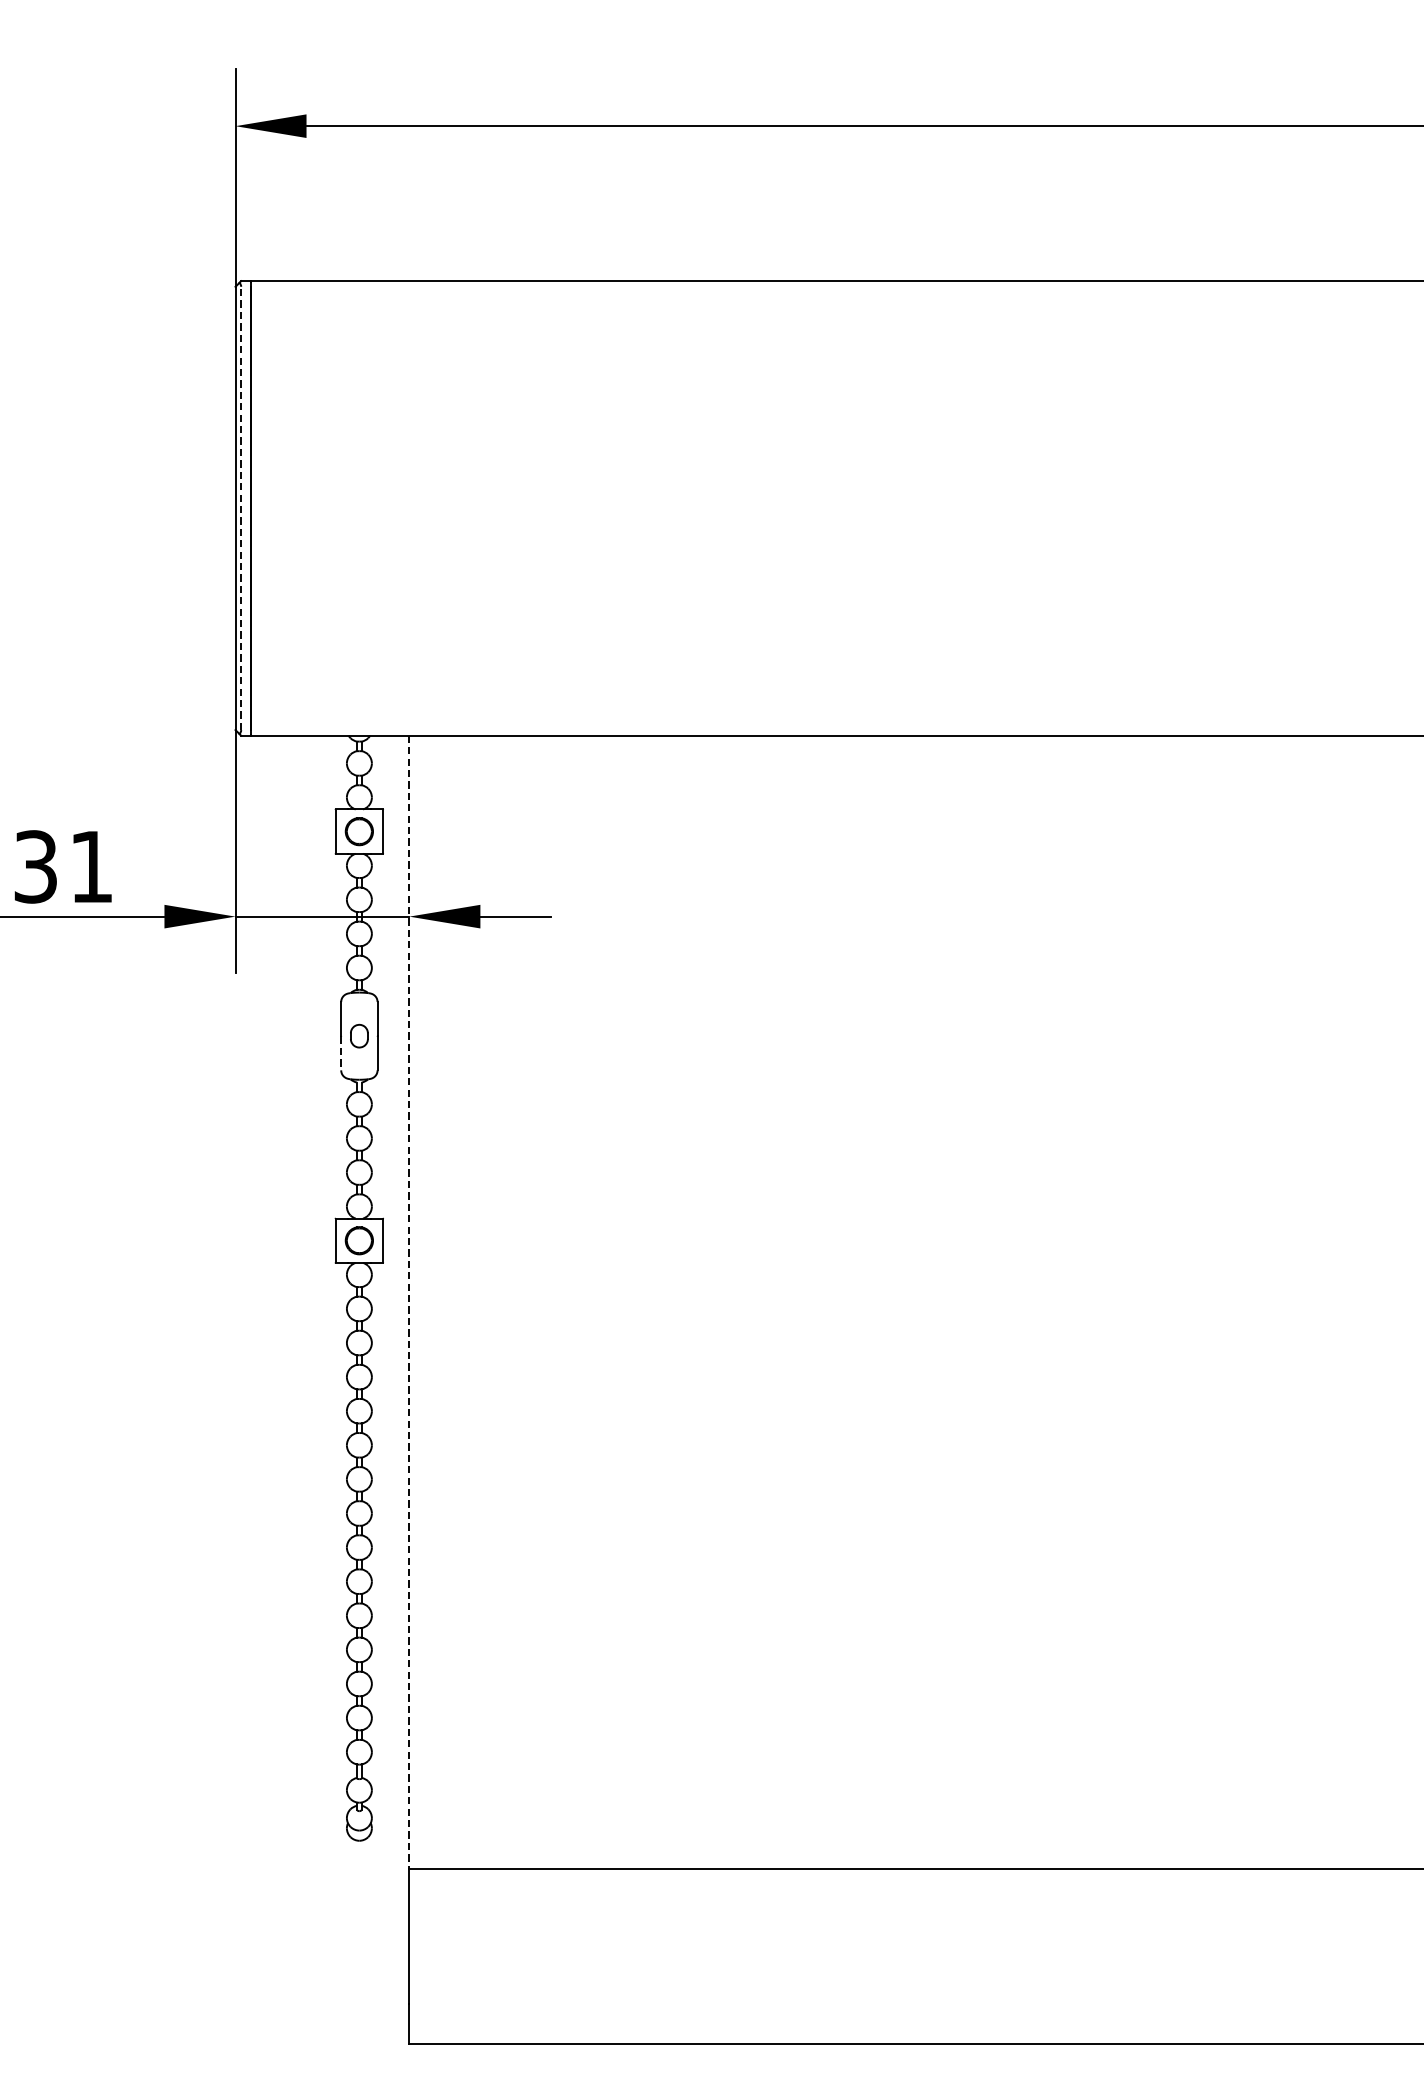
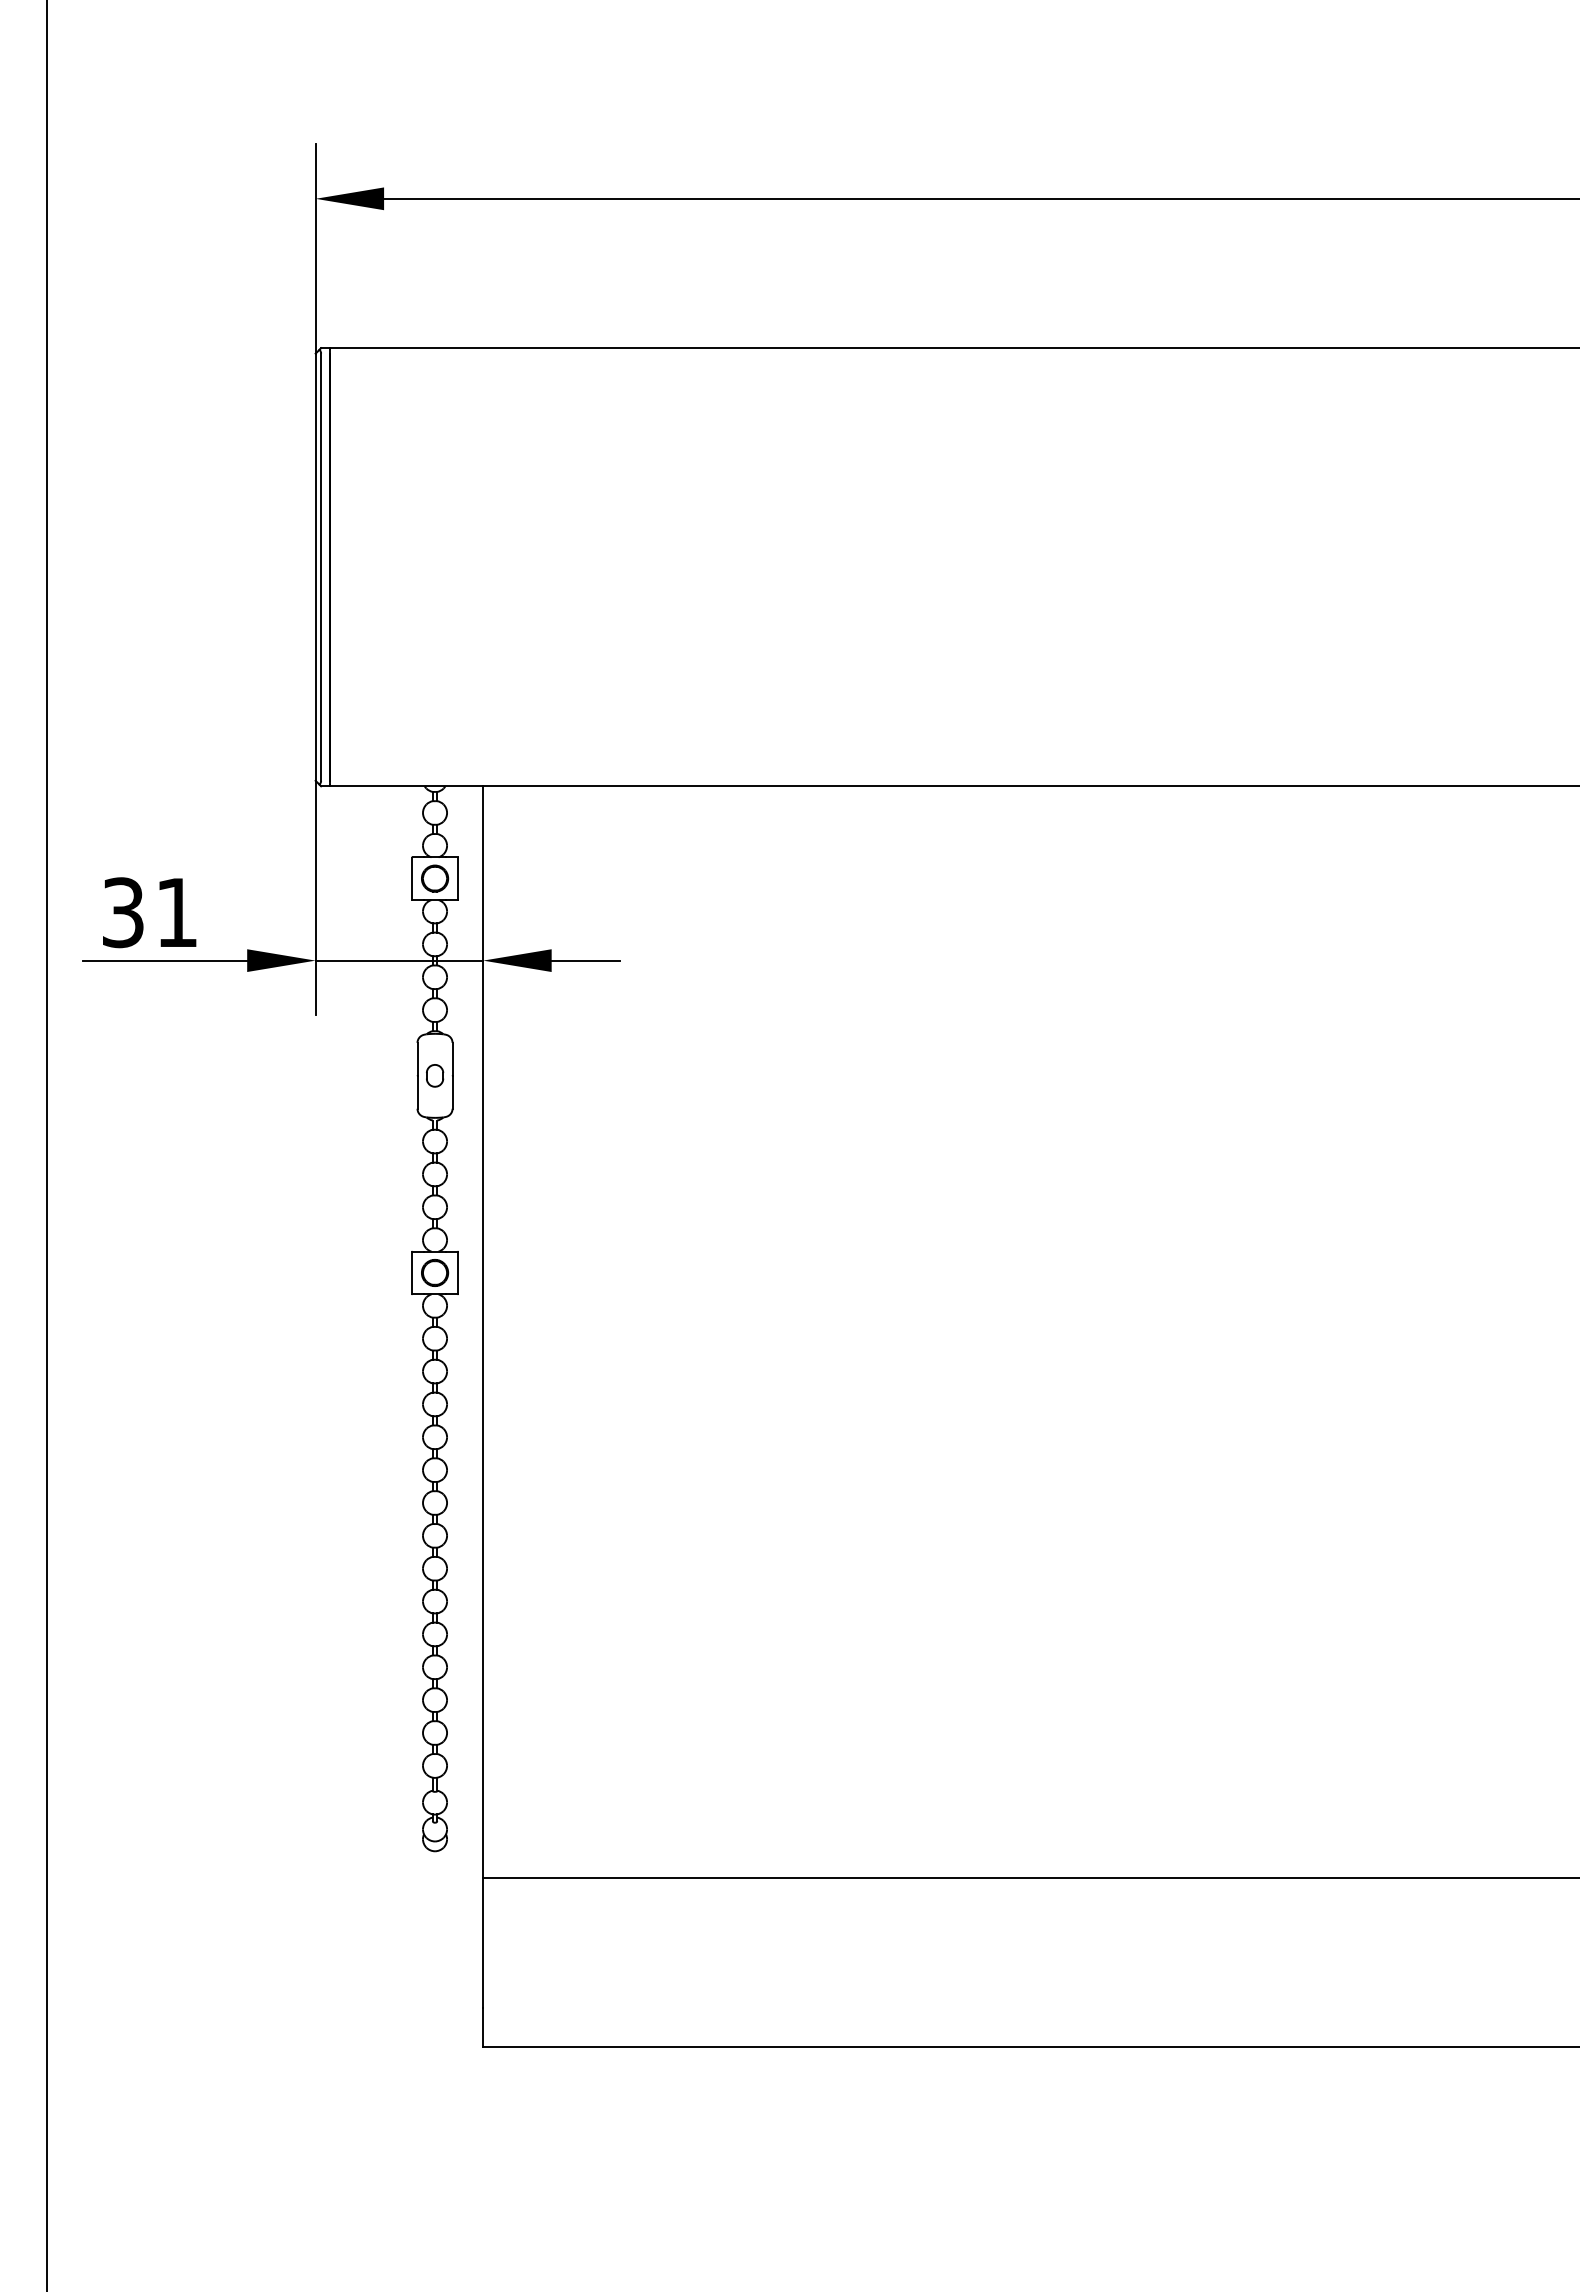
line: (241, 508) -> (321, 567), dashed -> solid
line: (341, 1053) -> (417, 1092), dashed -> solid
line: (409, 1302) -> (483, 1332), dashed -> solid

